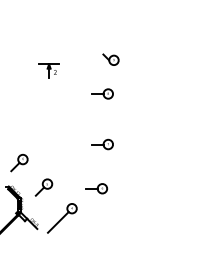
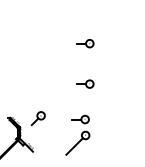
part: (110, 59) -> (91, 16), removed
part: (48, 70) -> (41, 24), removed
part: (19, 163) -> (18, 99), removed
part: (61, 218) -> (77, 143), moved

